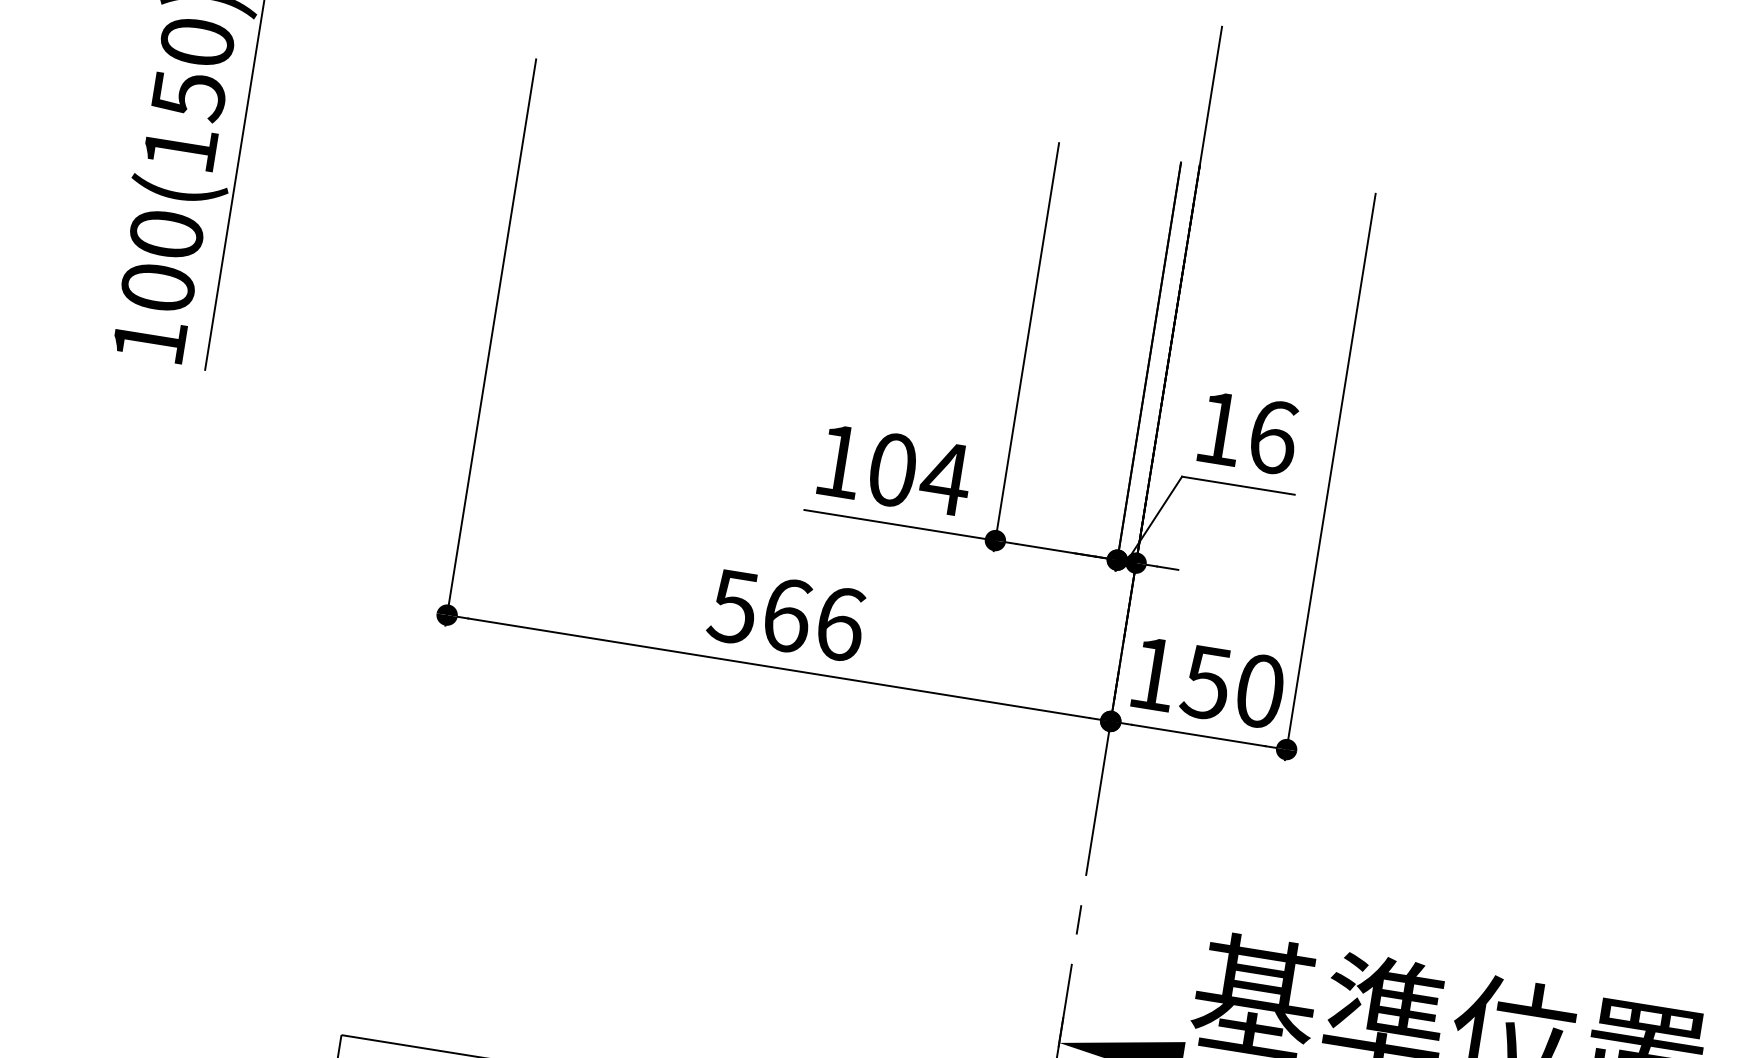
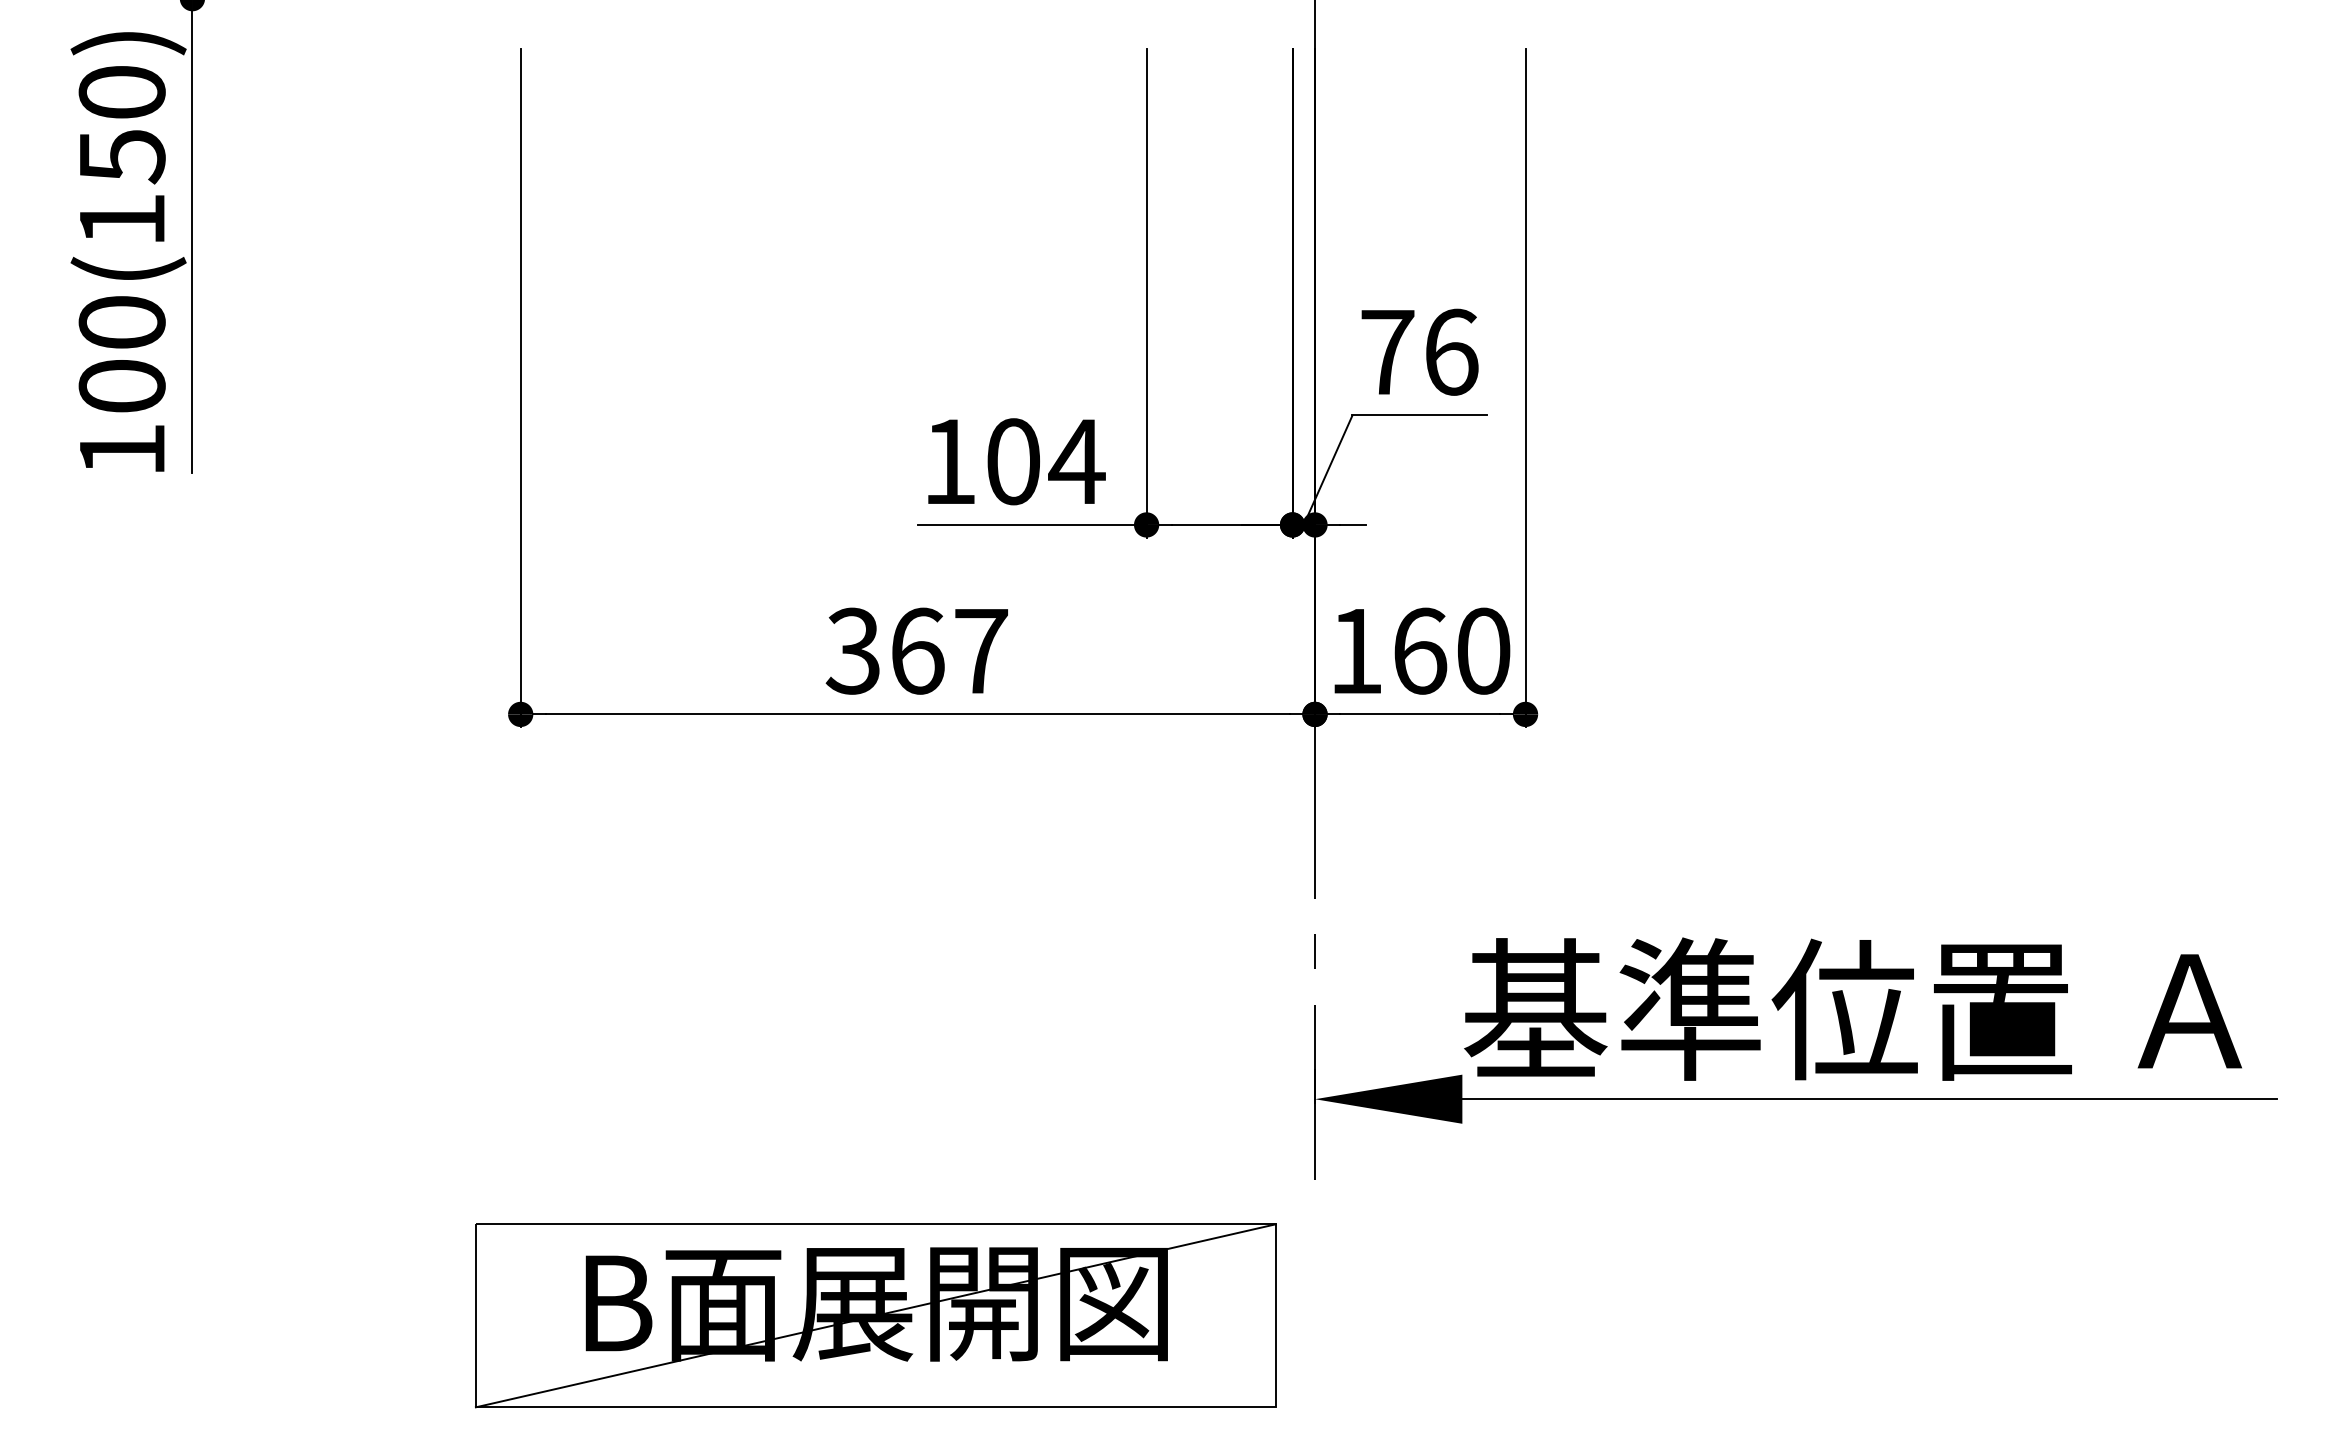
text: (1219, 428) -> (1387, 352), 16 -> 76
text: (786, 614) -> (916, 650), 566 -> 367
text: (1206, 682) -> (1419, 650), 150 -> 160

